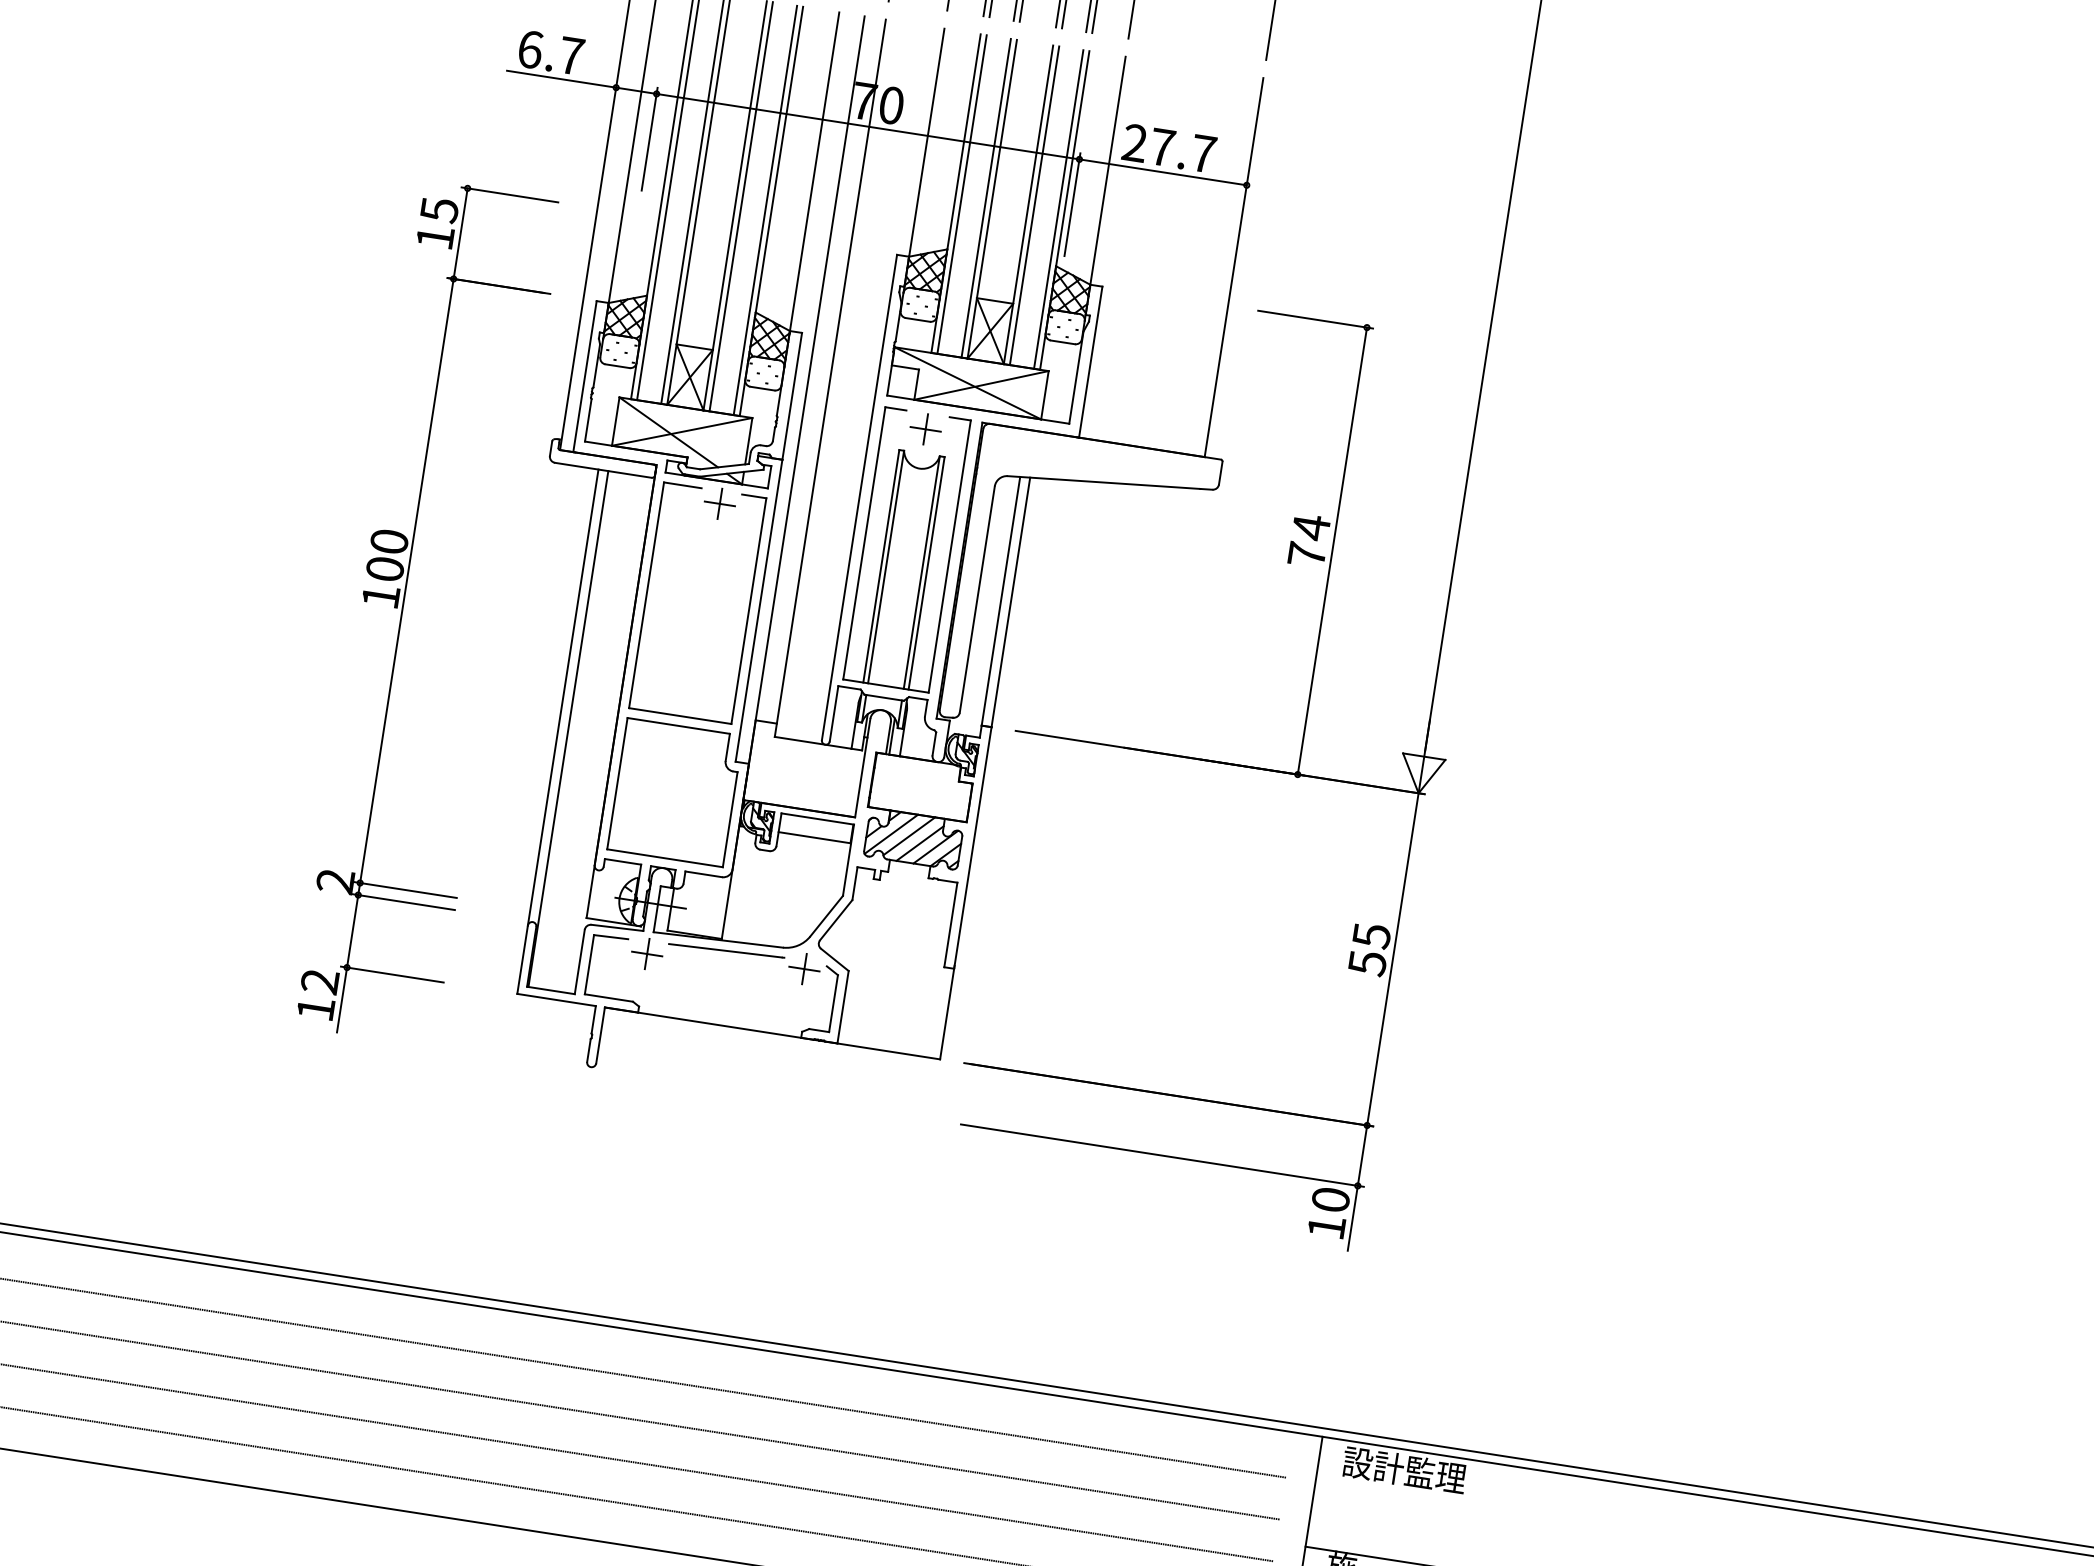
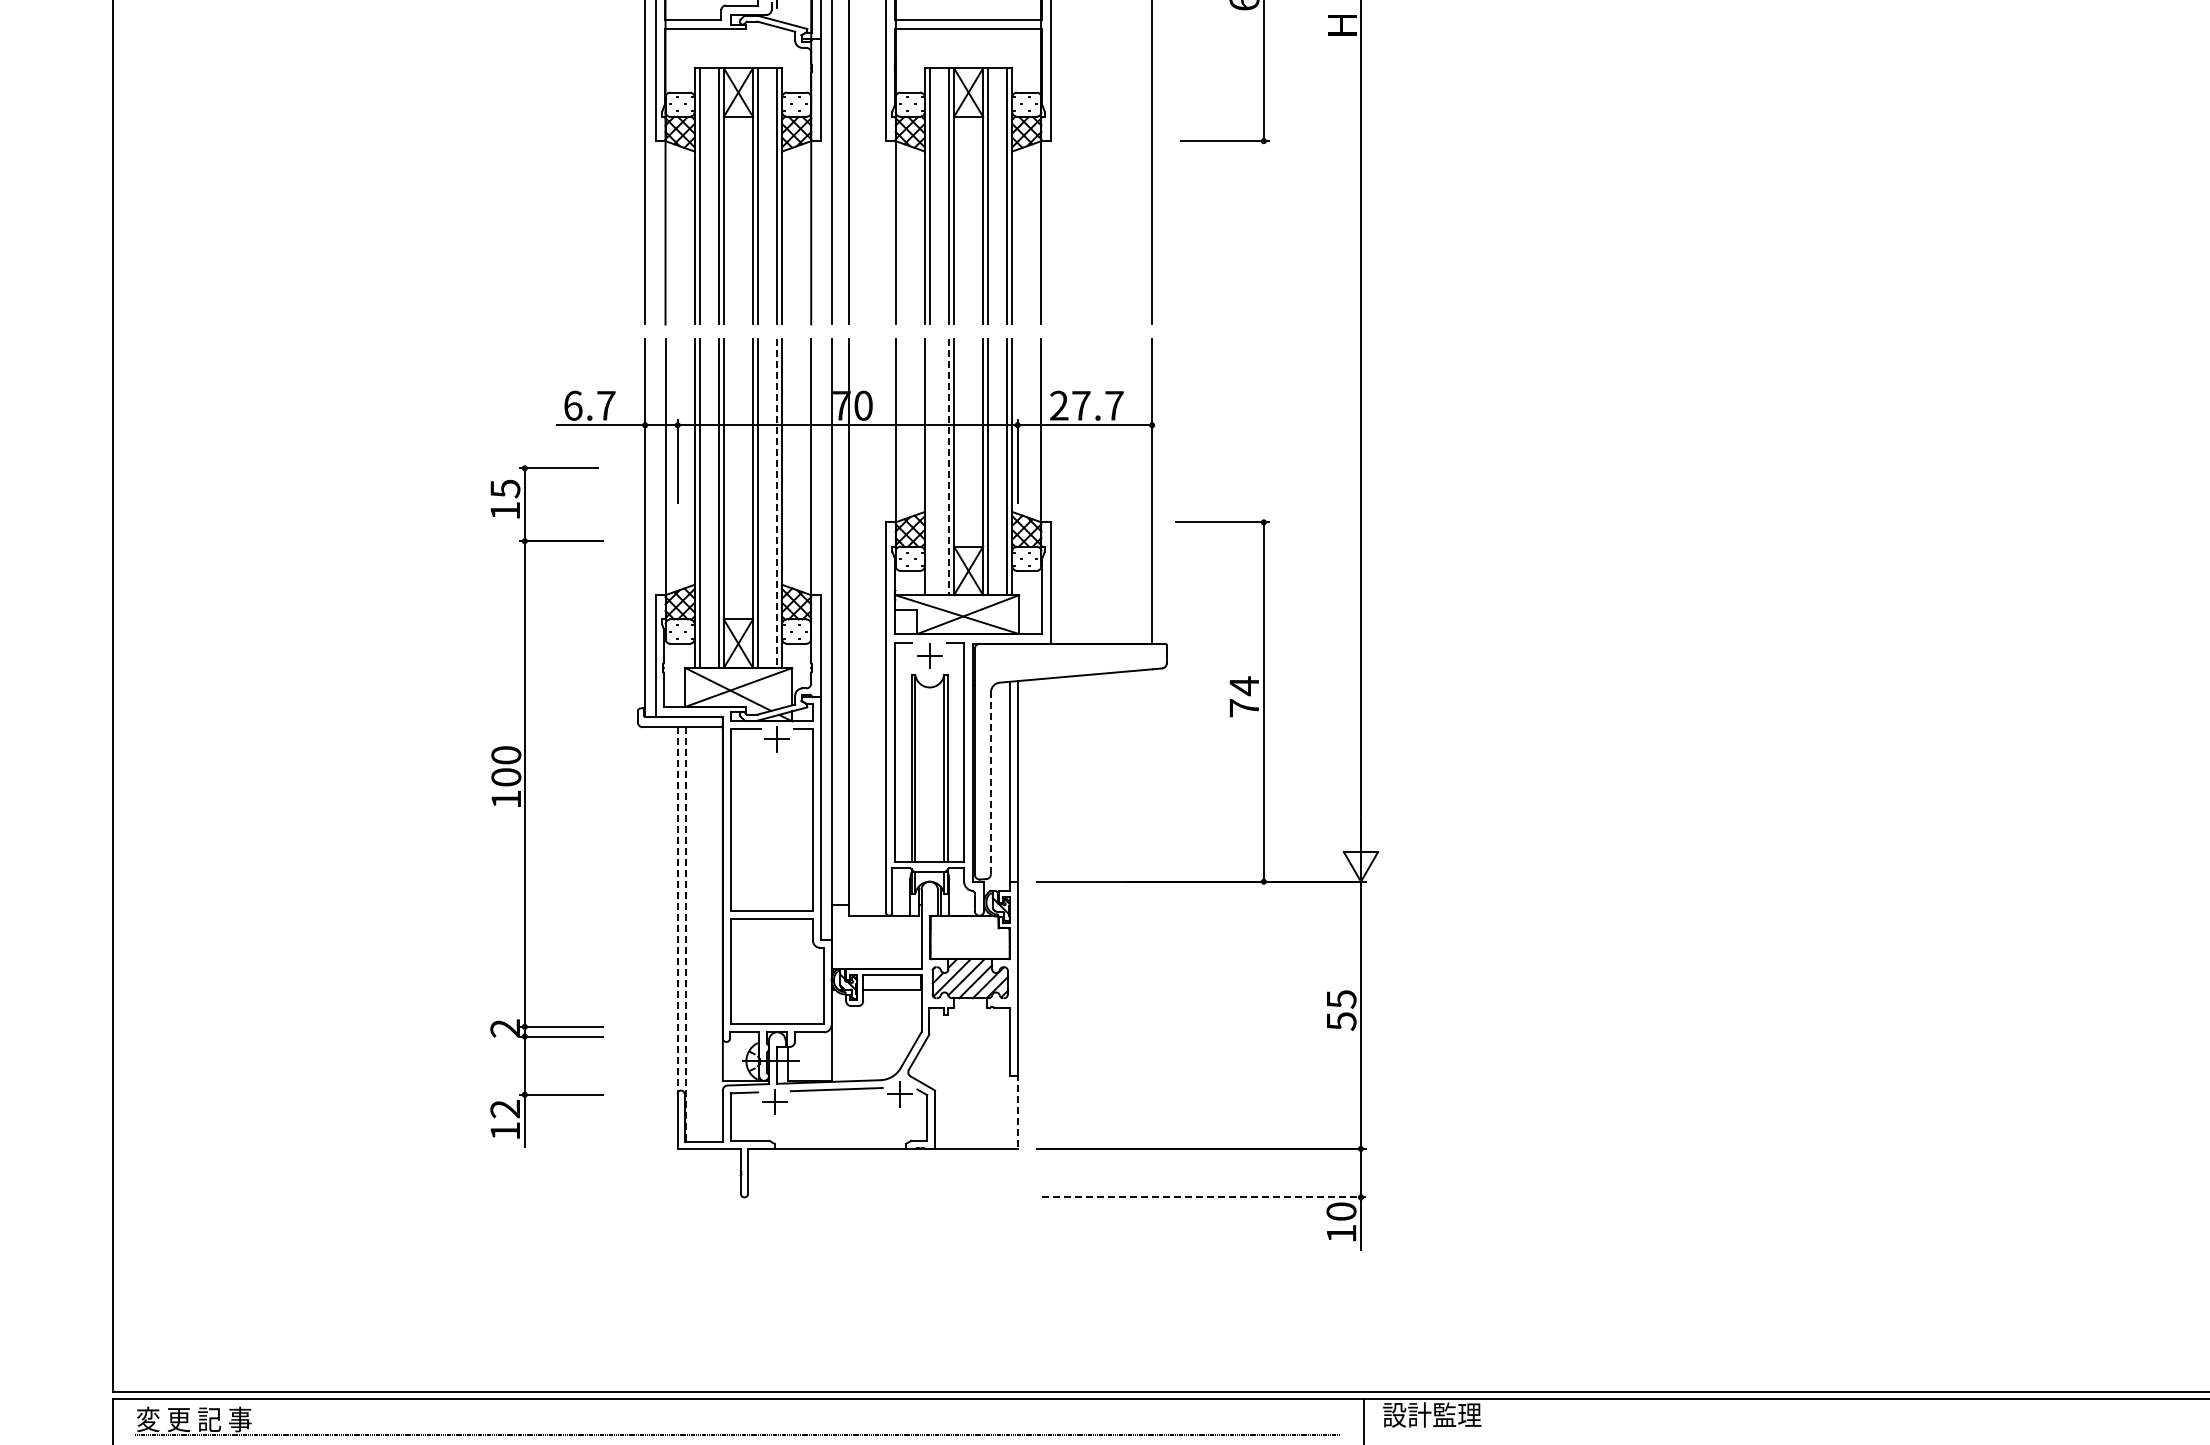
line: (961, 194) -> (929, 467), removed
line: (986, 198) -> (949, 467), solid -> dashed
line: (765, 210) -> (777, 503), solid -> dashed
line: (976, 599) -> (990, 783), solid -> dashed
part: (403, 609) -> (525, 806), moved
line: (562, 698) -> (677, 911), solid -> dashed
line: (568, 730) -> (685, 935), solid -> dashed
line: (947, 1012) -> (1017, 1111), solid -> dashed
line: (1161, 1155) -> (1203, 1197), solid -> dashed

